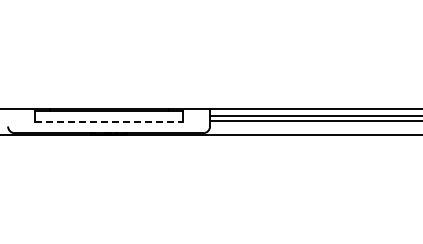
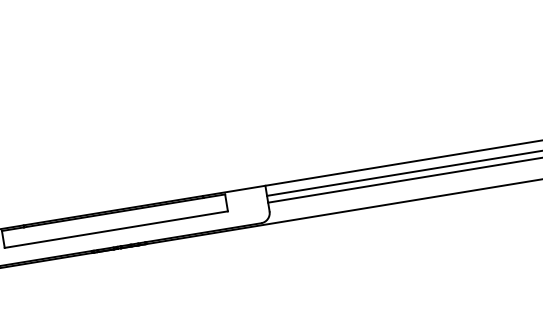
line: (109, 121) -> (116, 228), dashed -> solid

